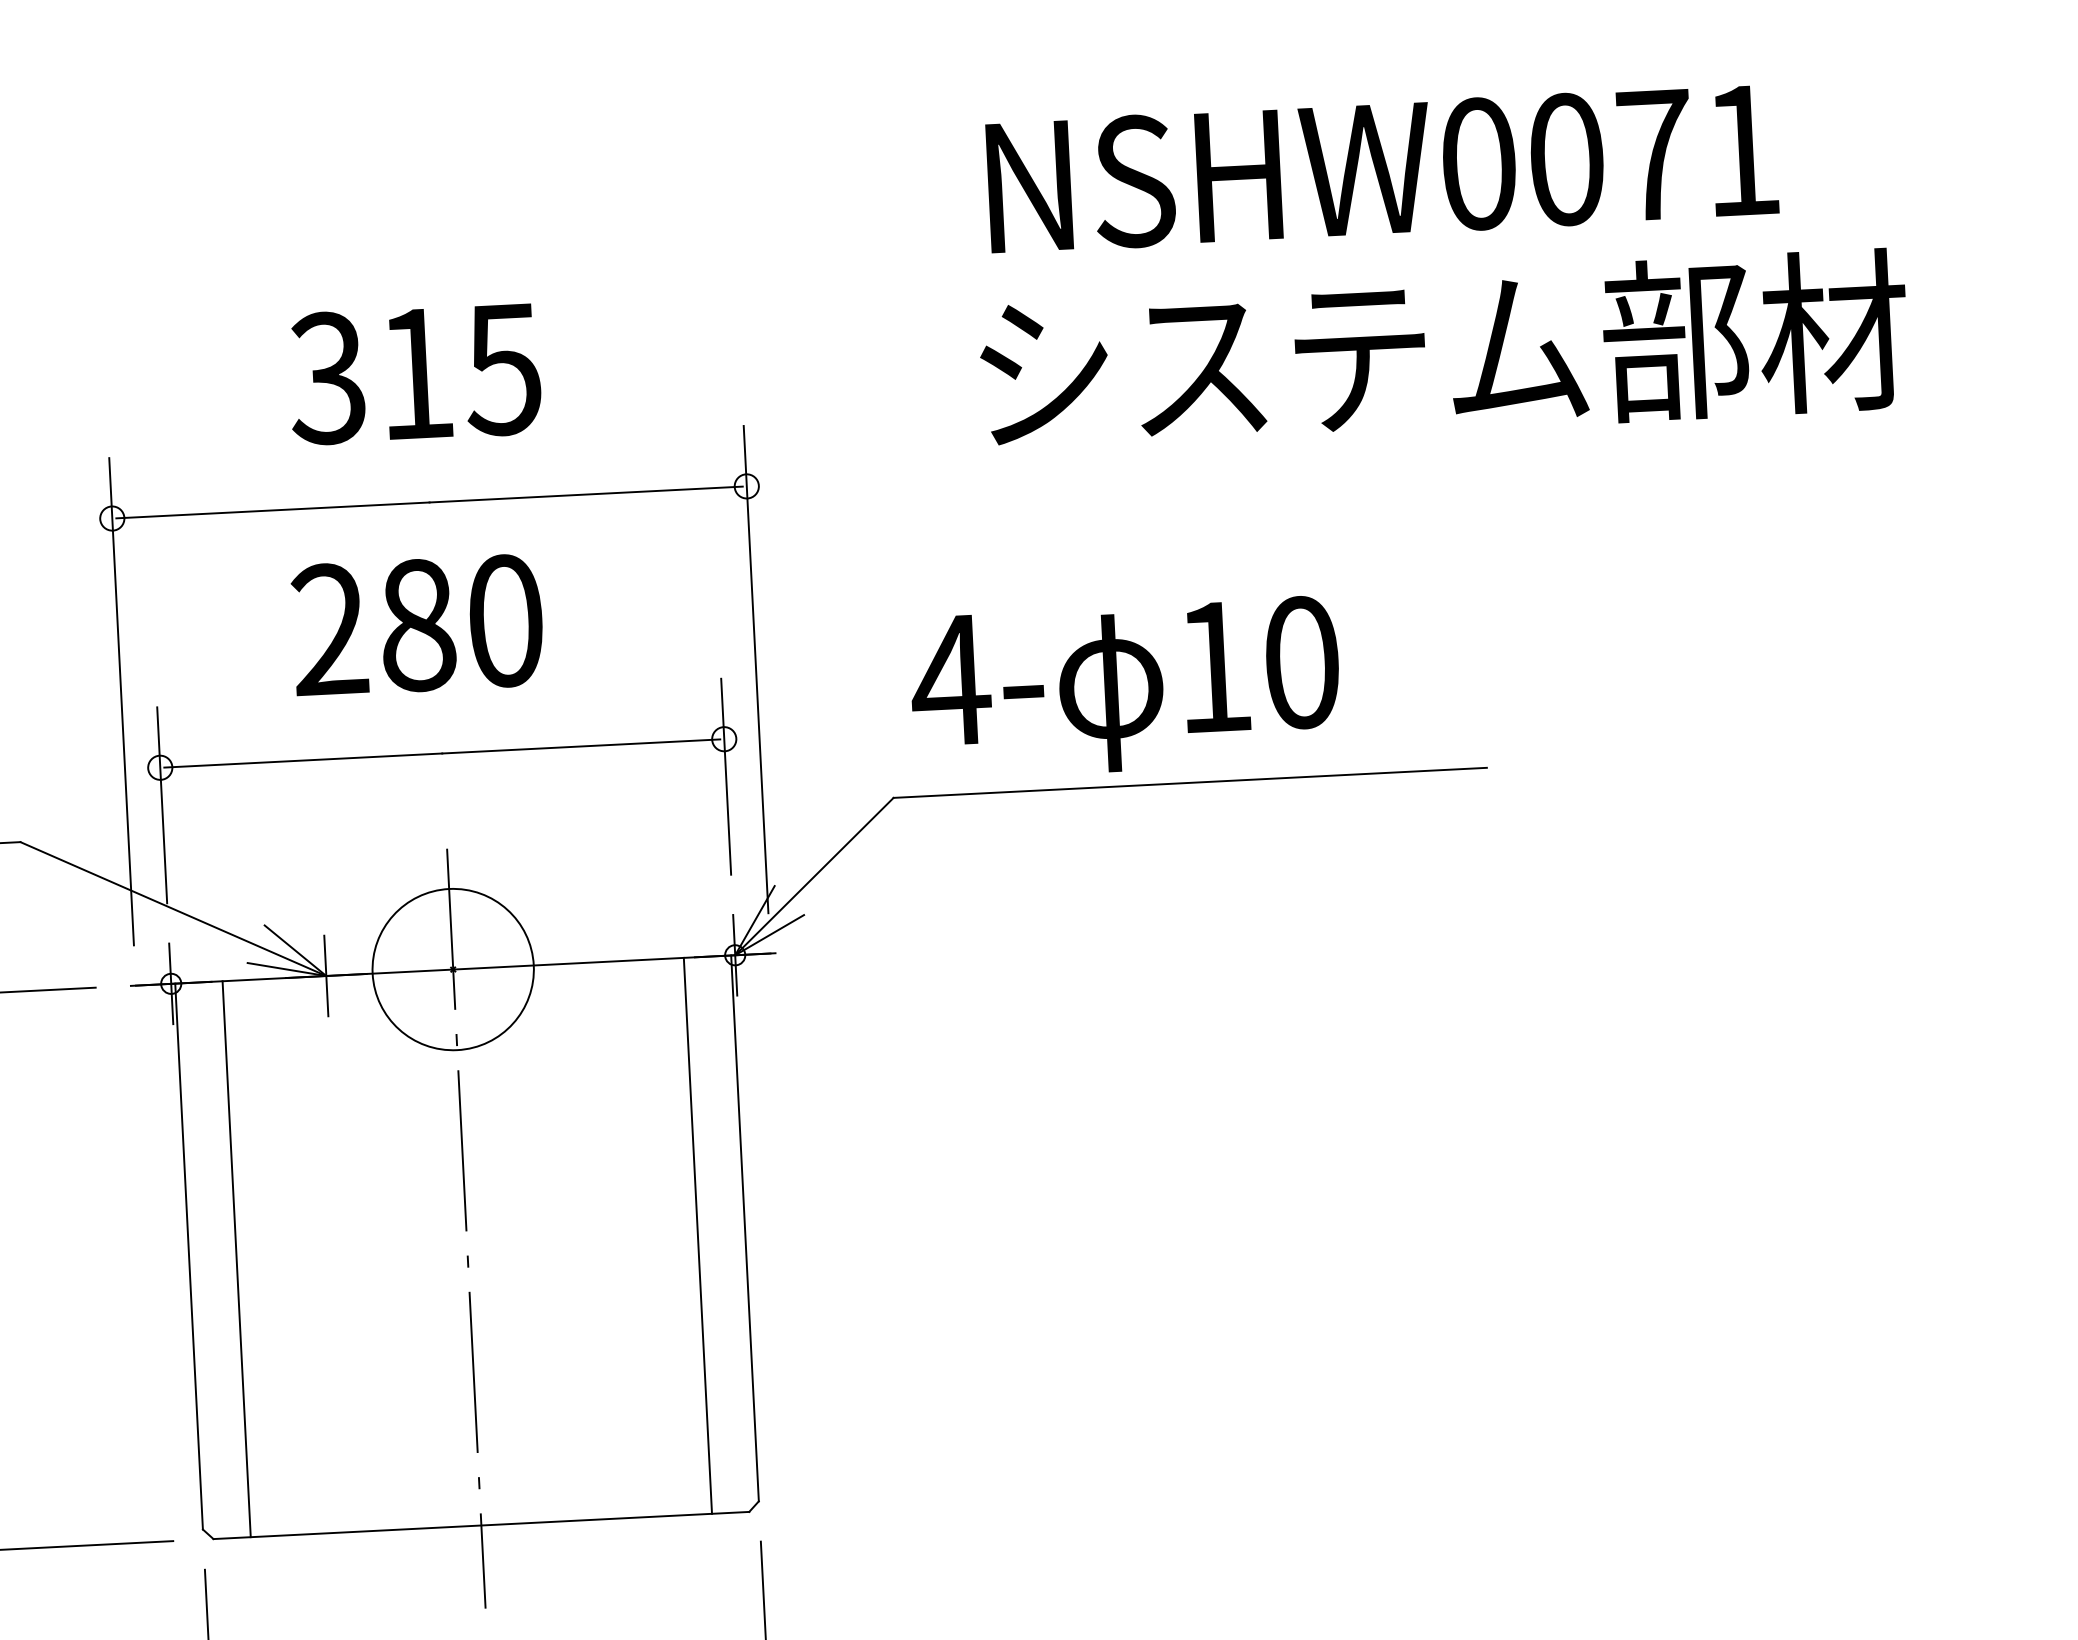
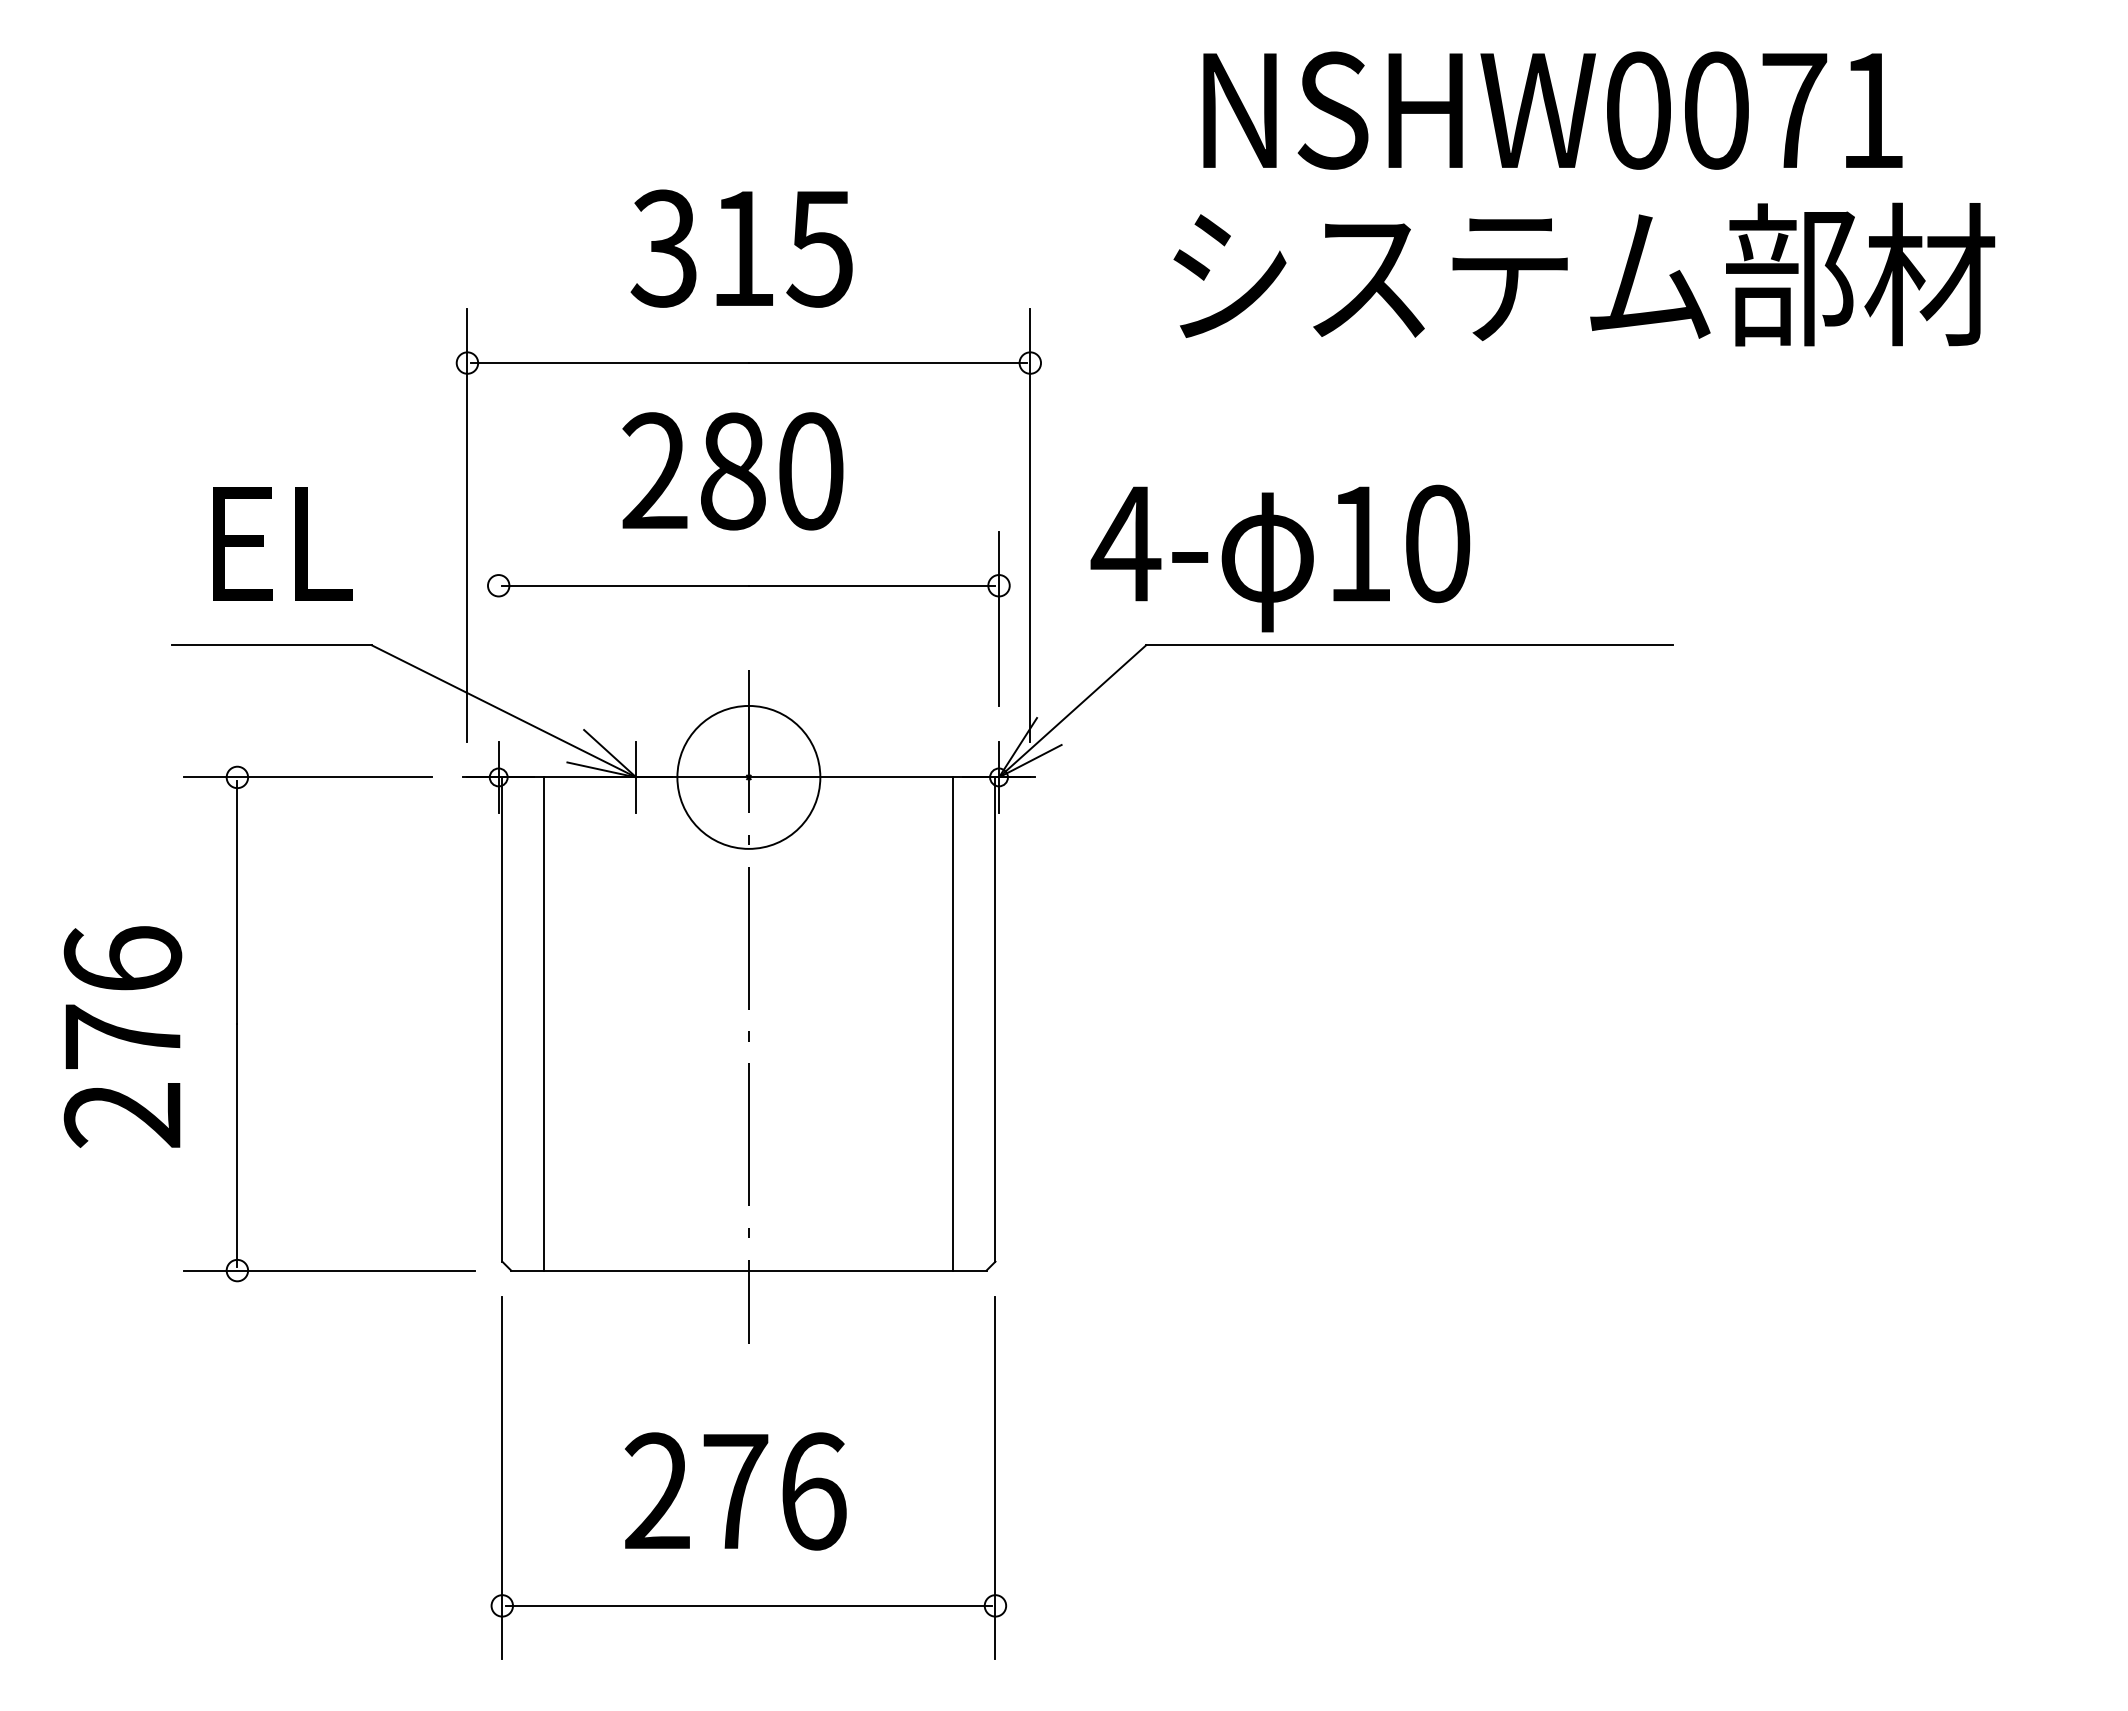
text: (1381, 168) -> (1552, 110), moved
text: (1444, 350) -> (1584, 274), moved
text: (1125, 688) -> (1280, 558), moved
line: (161, 804) -> (498, 618), removed

